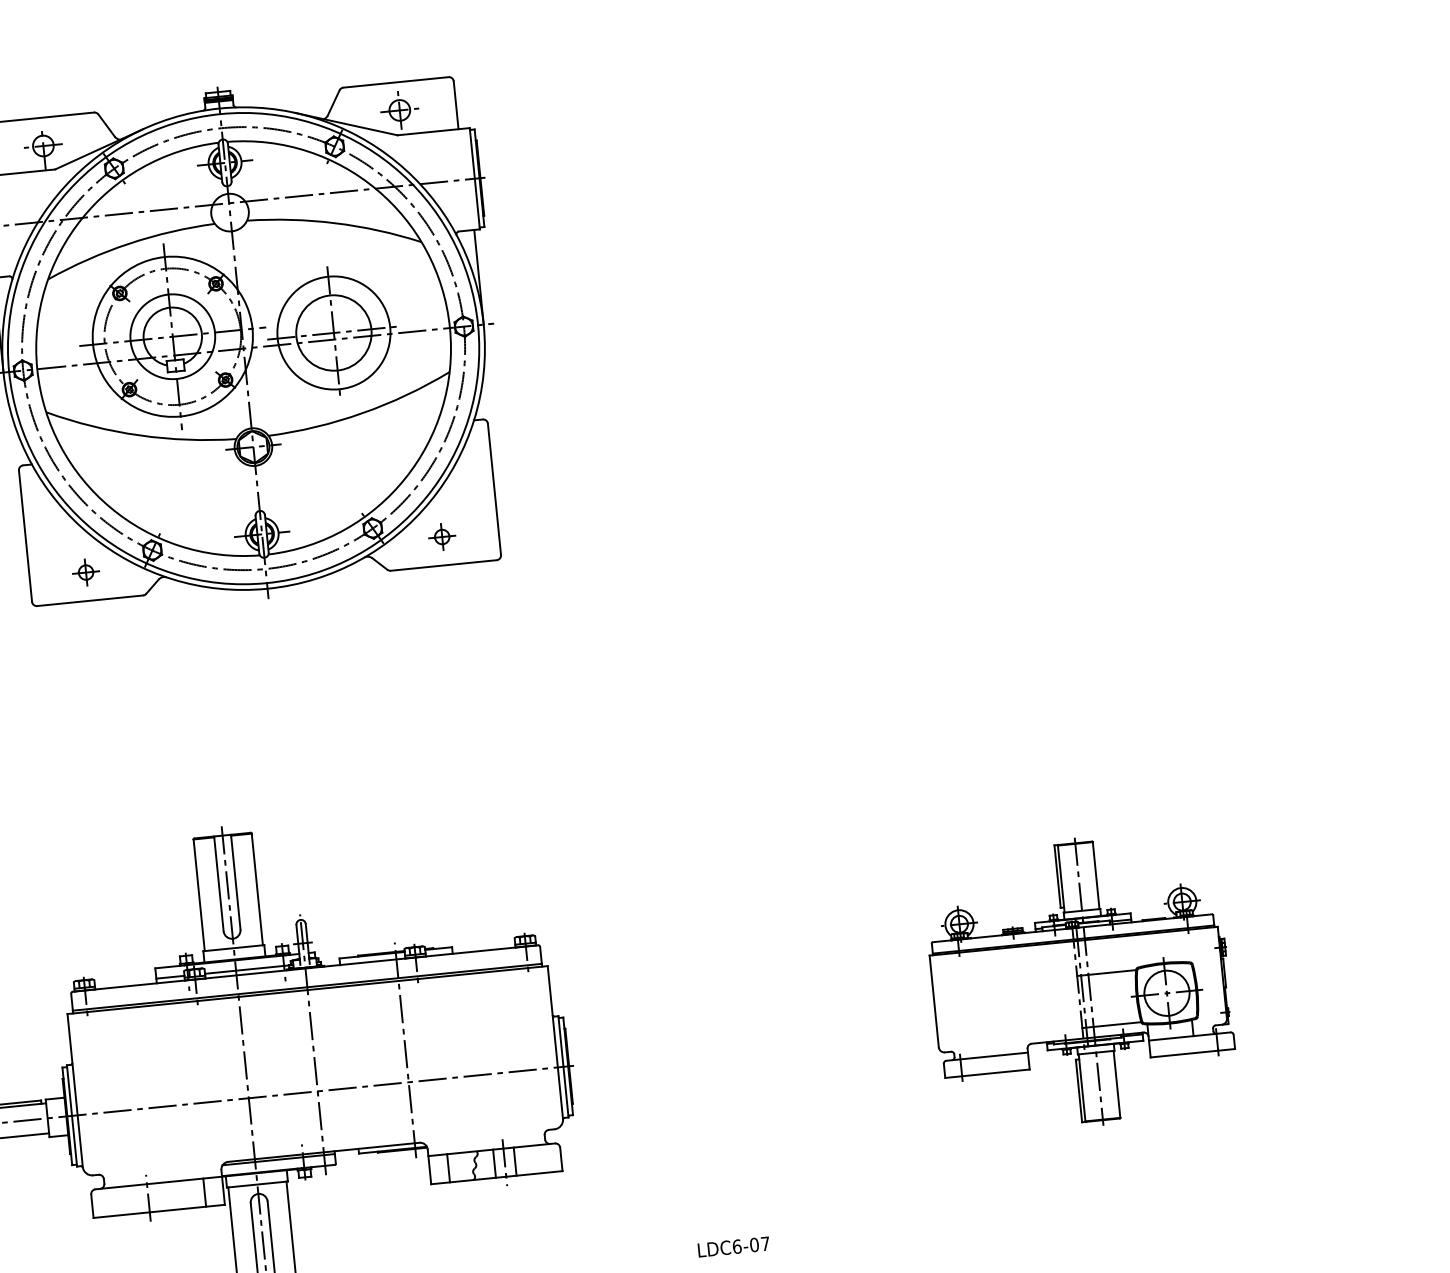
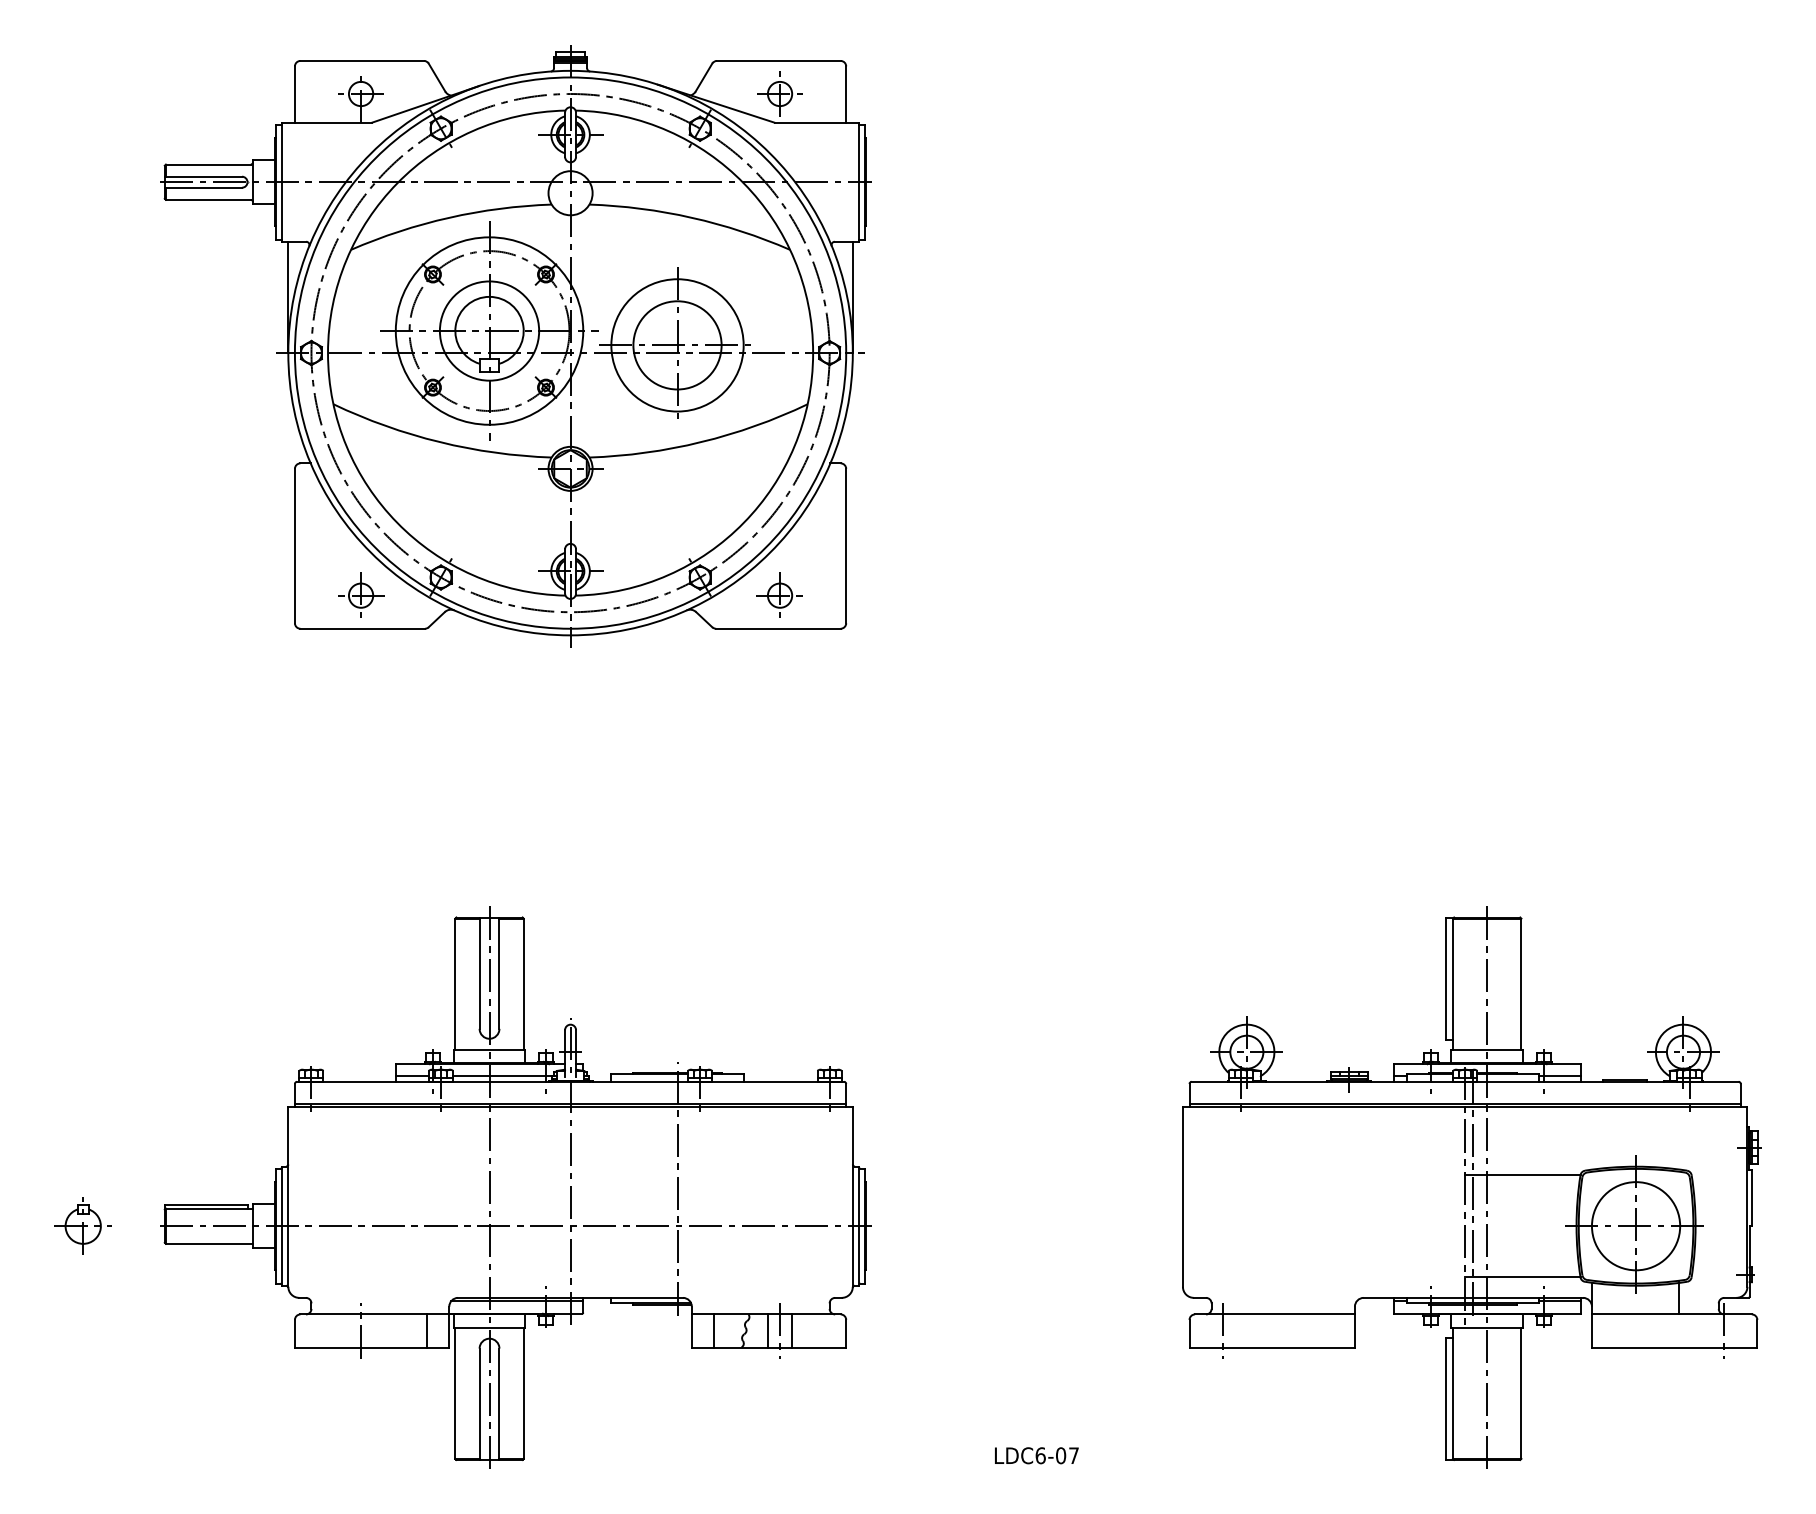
part: (441, 536) -> (779, 594), size x1.43
part: (86, 571) -> (361, 594), size x1.43
part: (1080, 981) -> (1471, 1187), size x1.67

